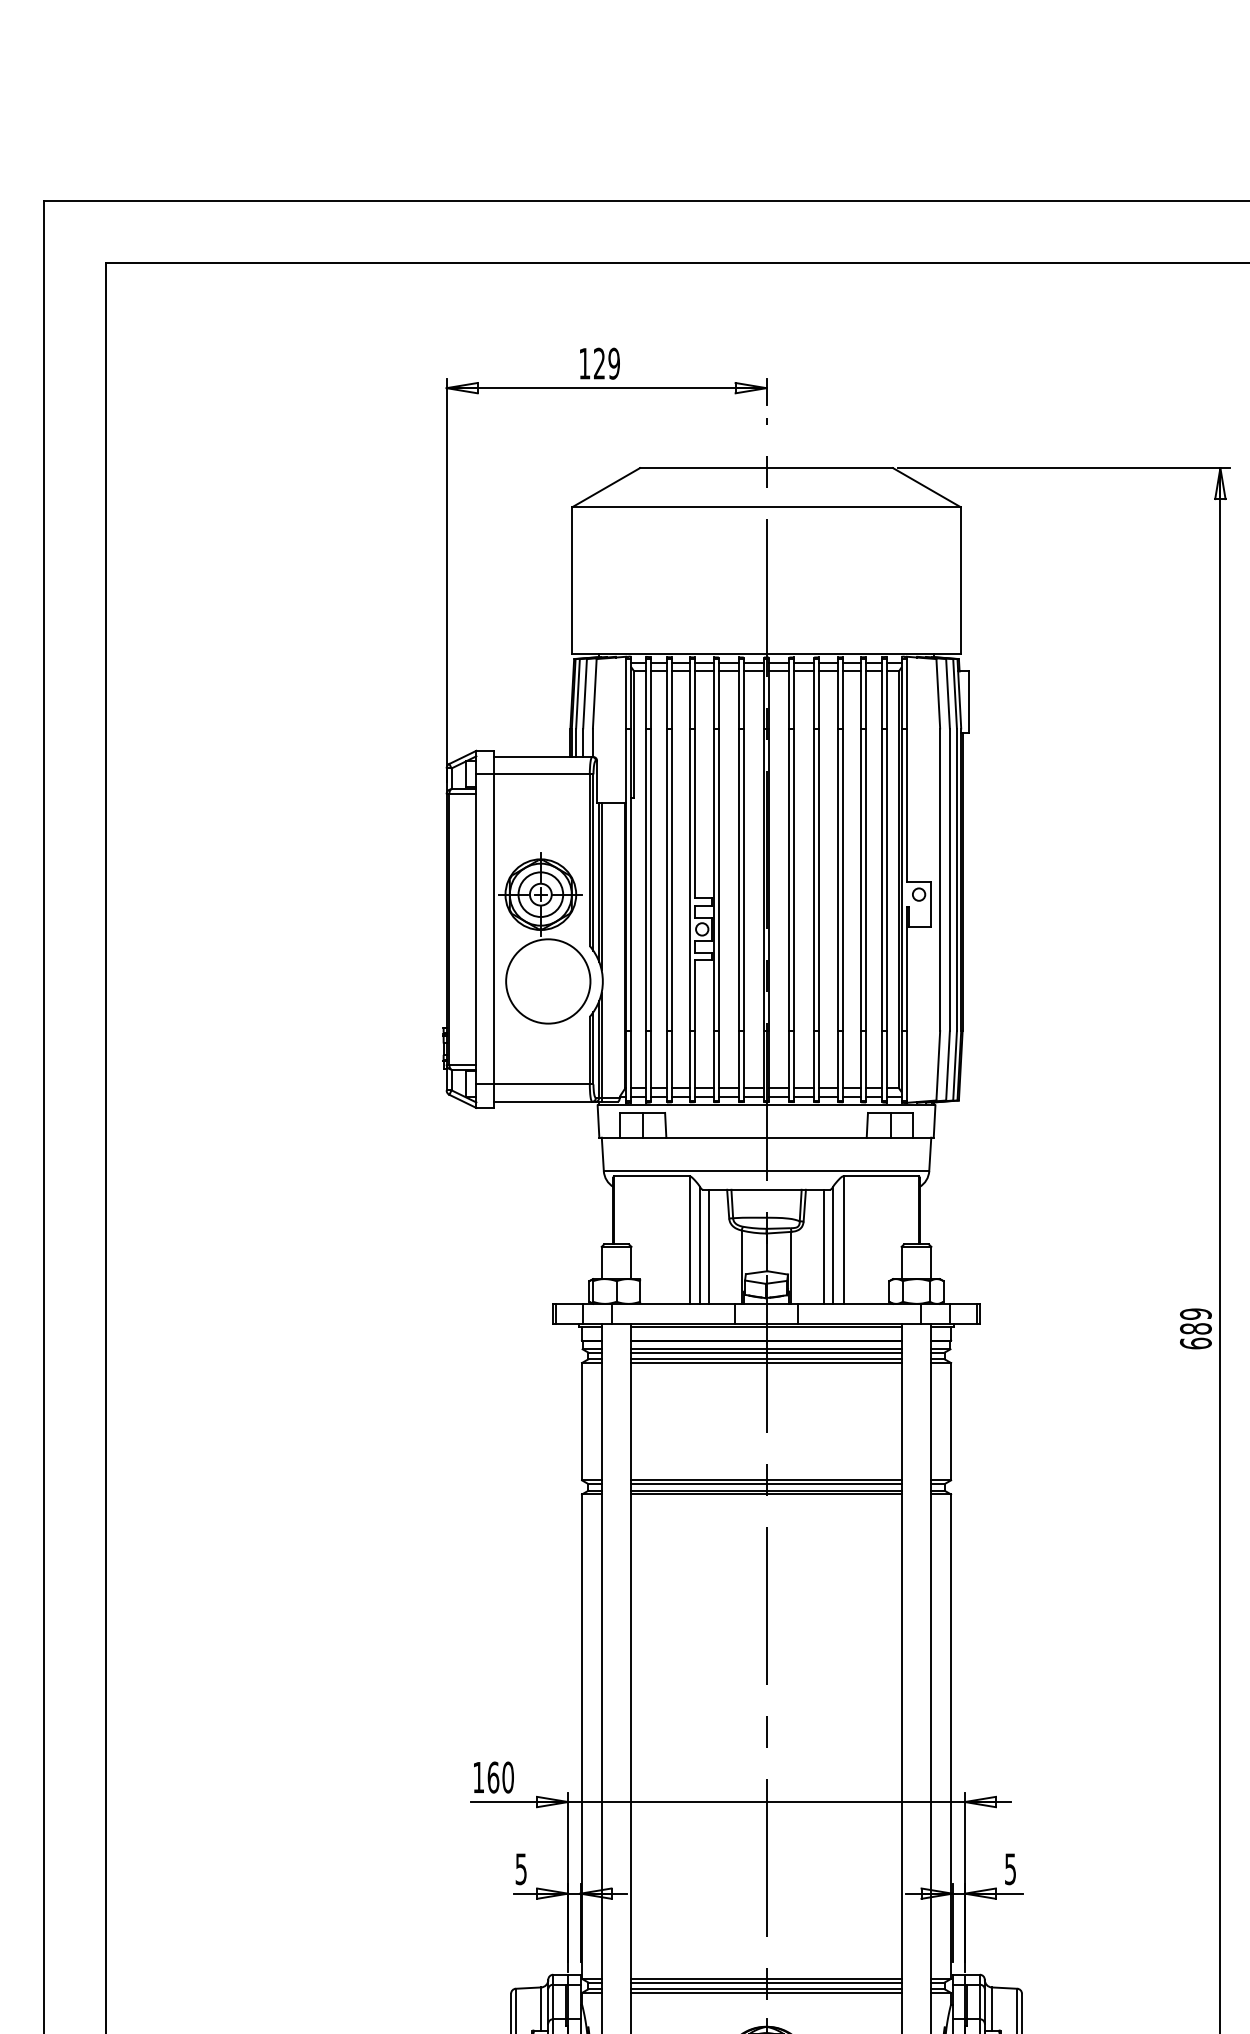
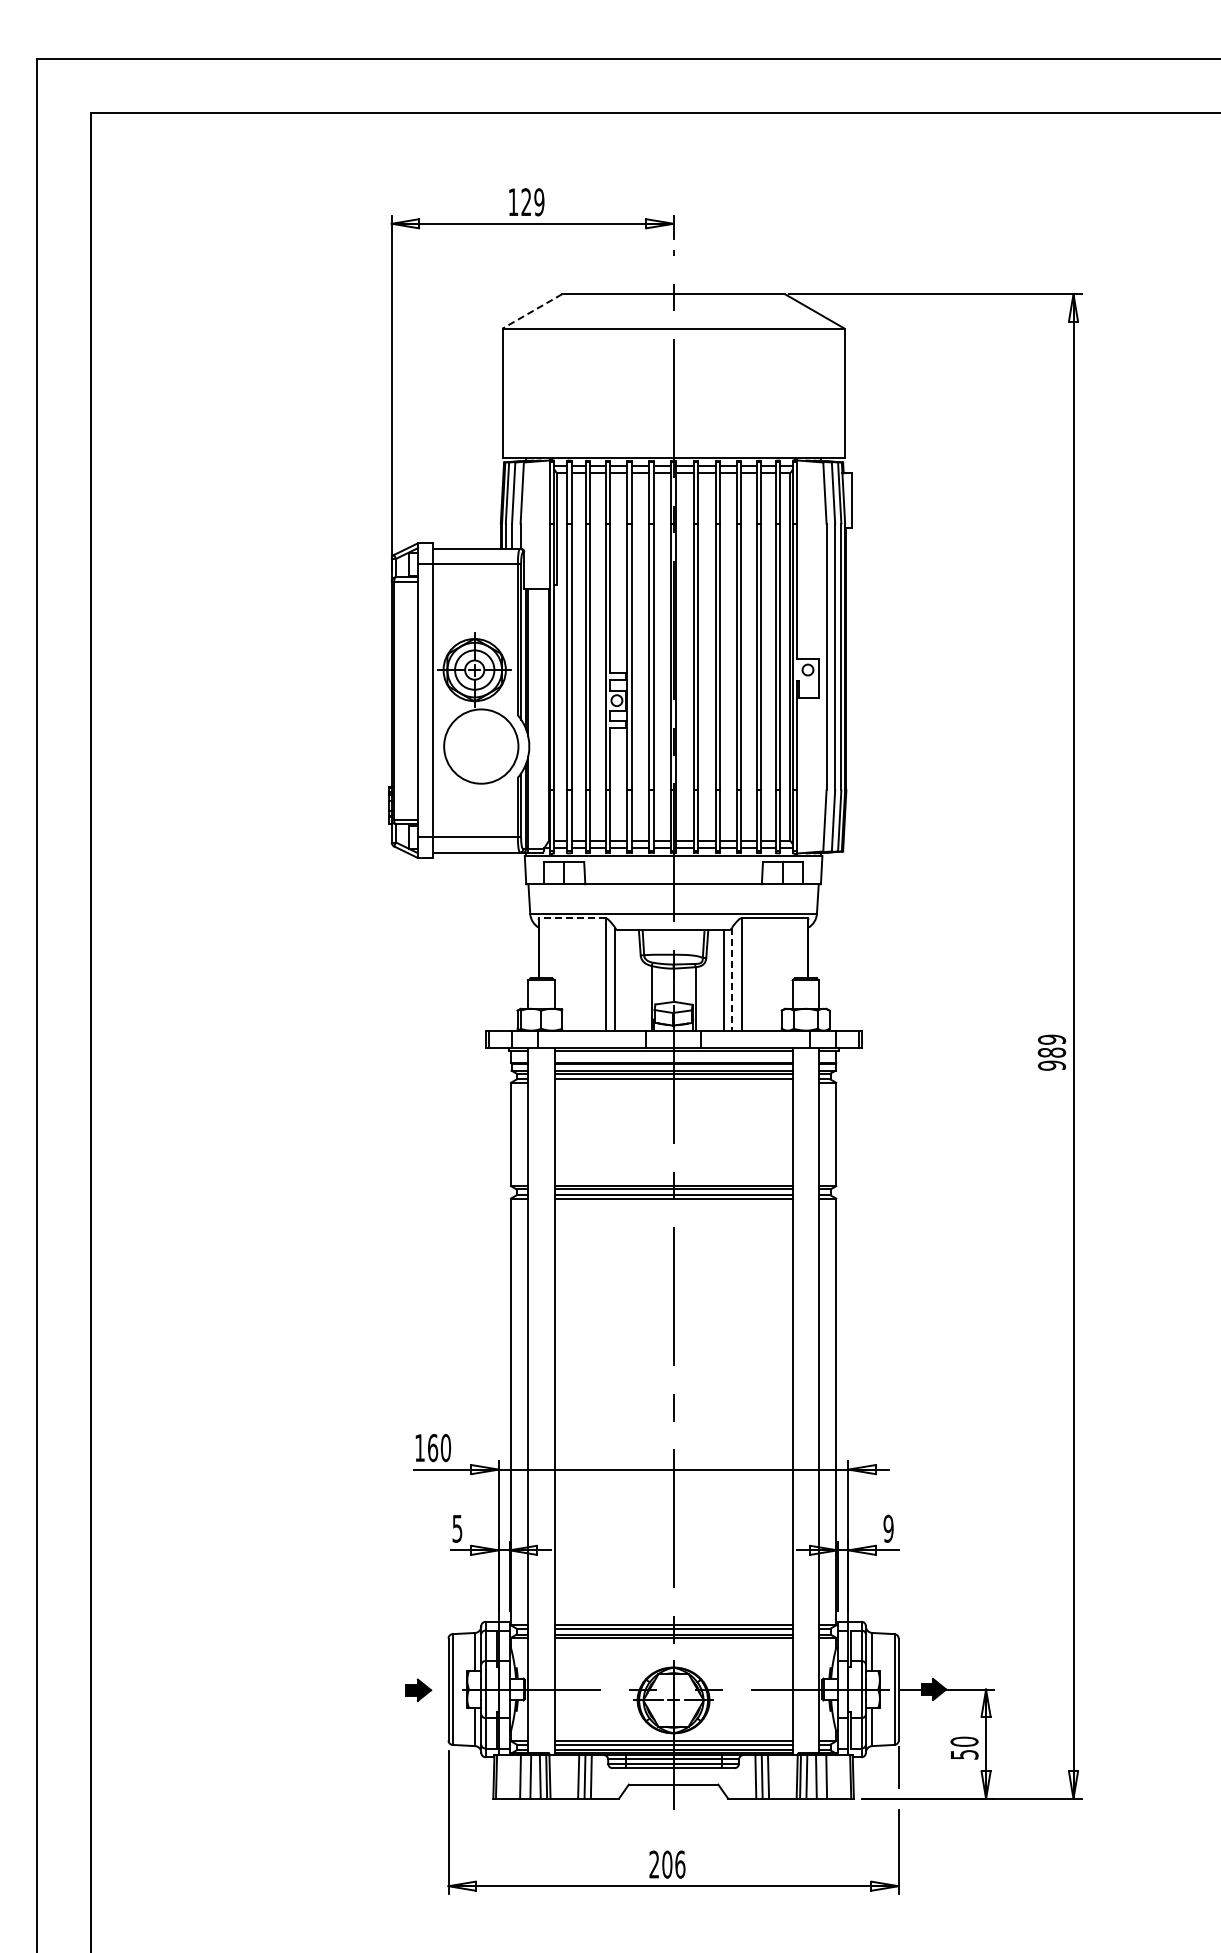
line: (605, 487) -> (531, 311), solid -> dashed
line: (651, 1176) -> (572, 918), solid -> dashed
line: (833, 1245) -> (732, 979), solid -> dashed
line: (709, 1246) -> (623, 980), removed
text: (1195, 1343) -> (1051, 1065), 689 -> 989
line: (766, 1362) -> (673, 1082), removed
text: (1010, 1868) -> (888, 1528), 5 -> 9

